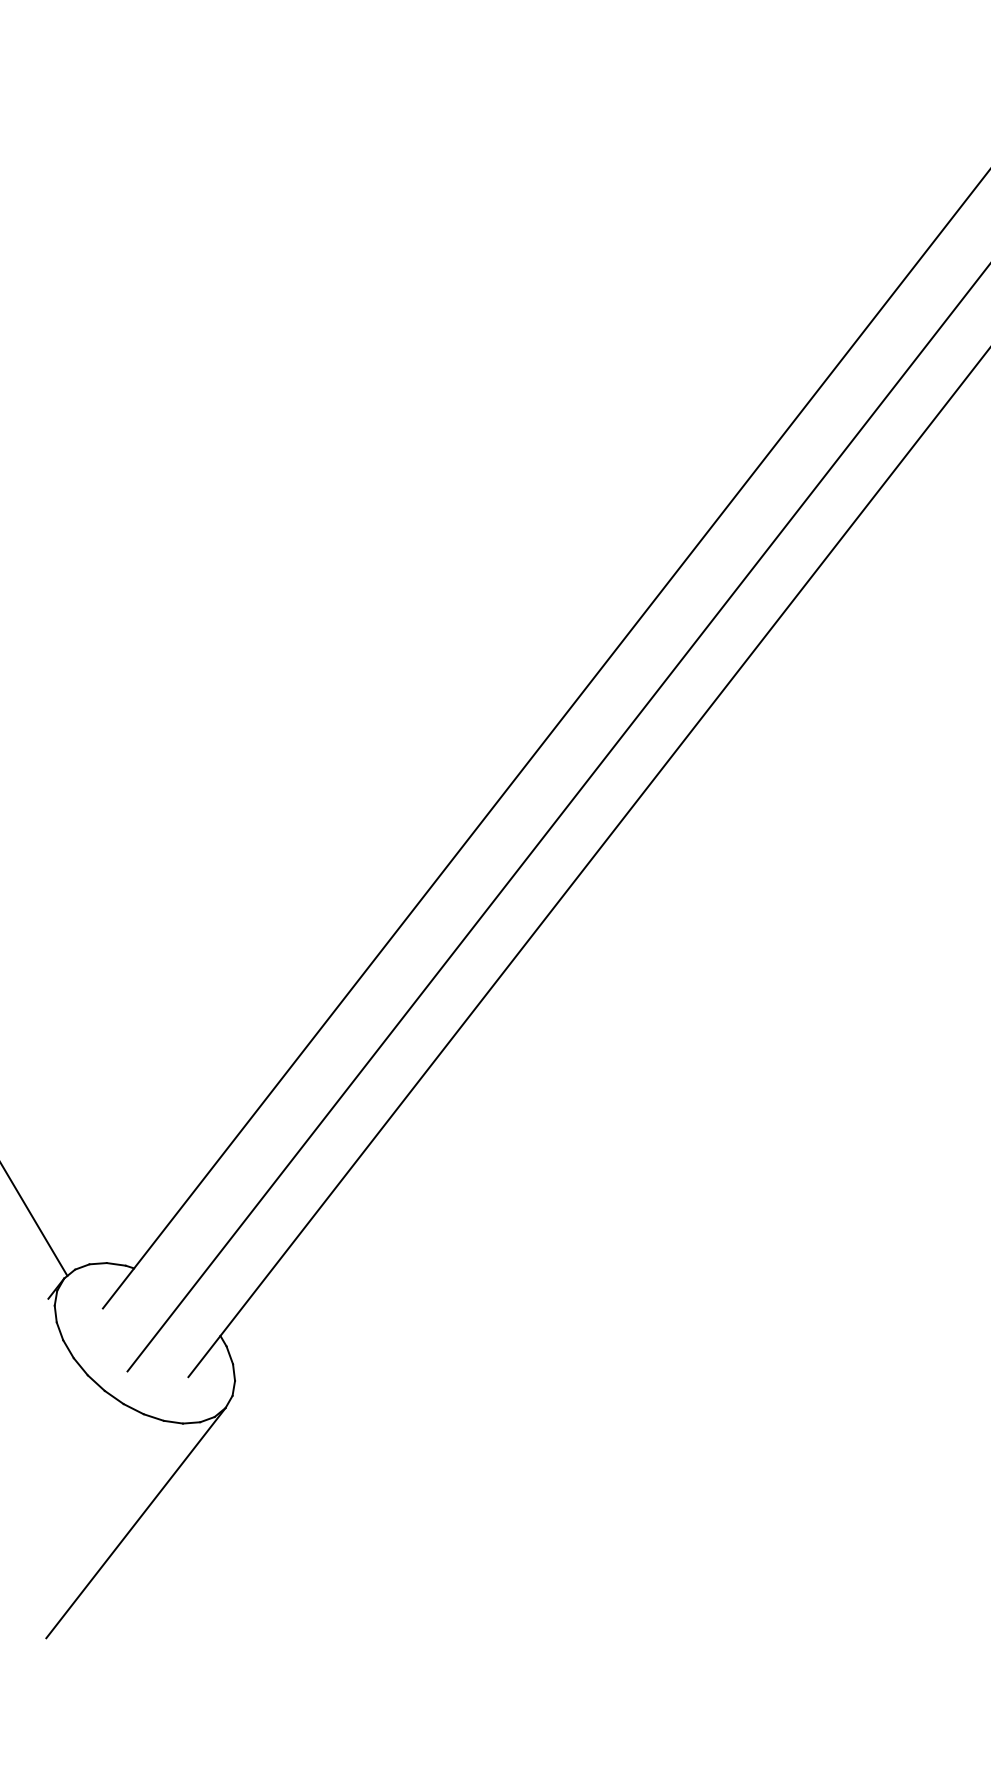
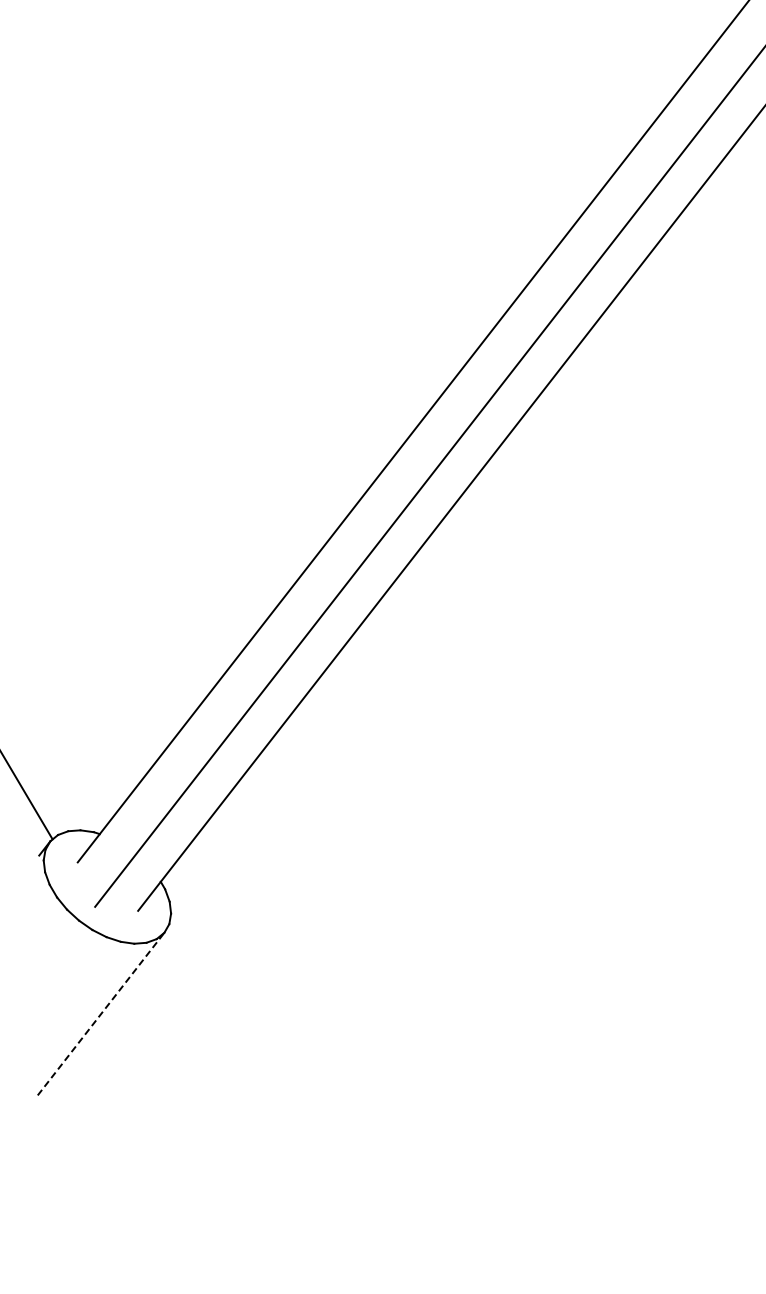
line: (136, 1522) -> (101, 1013), solid -> dashed

